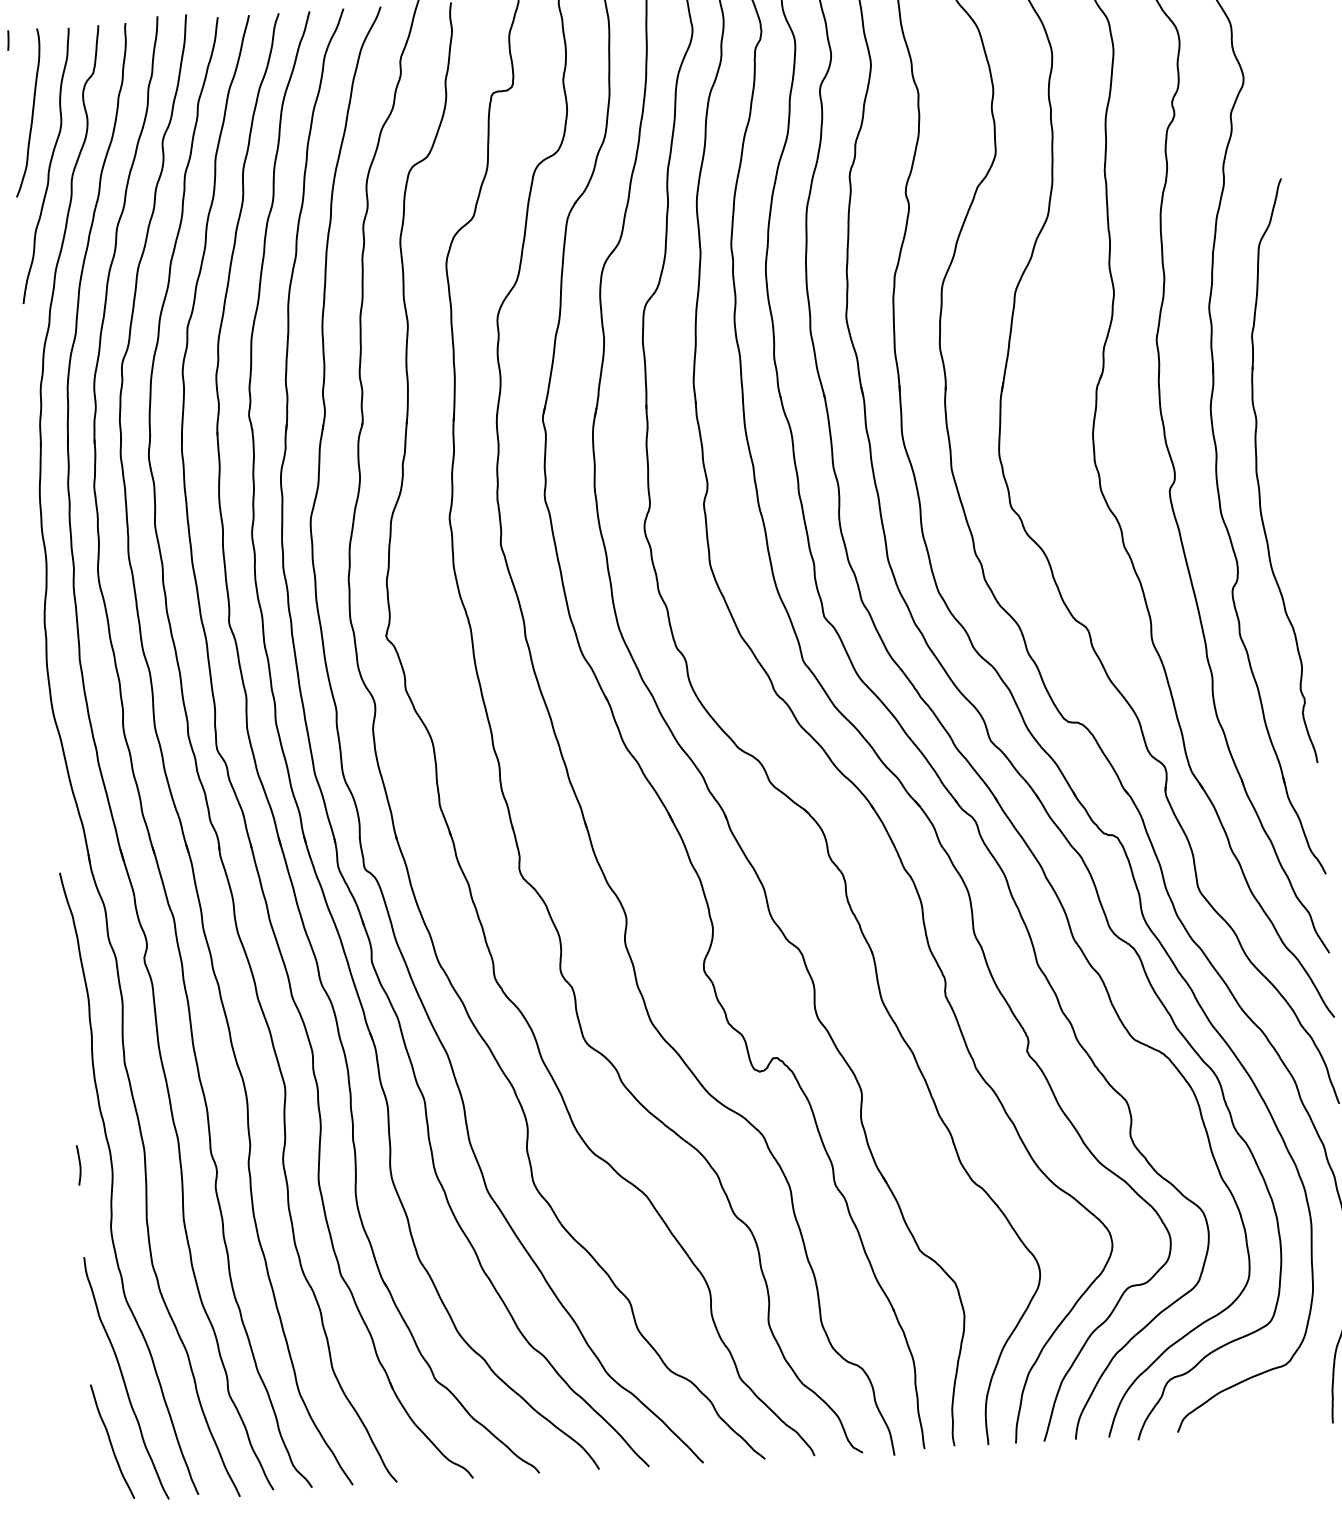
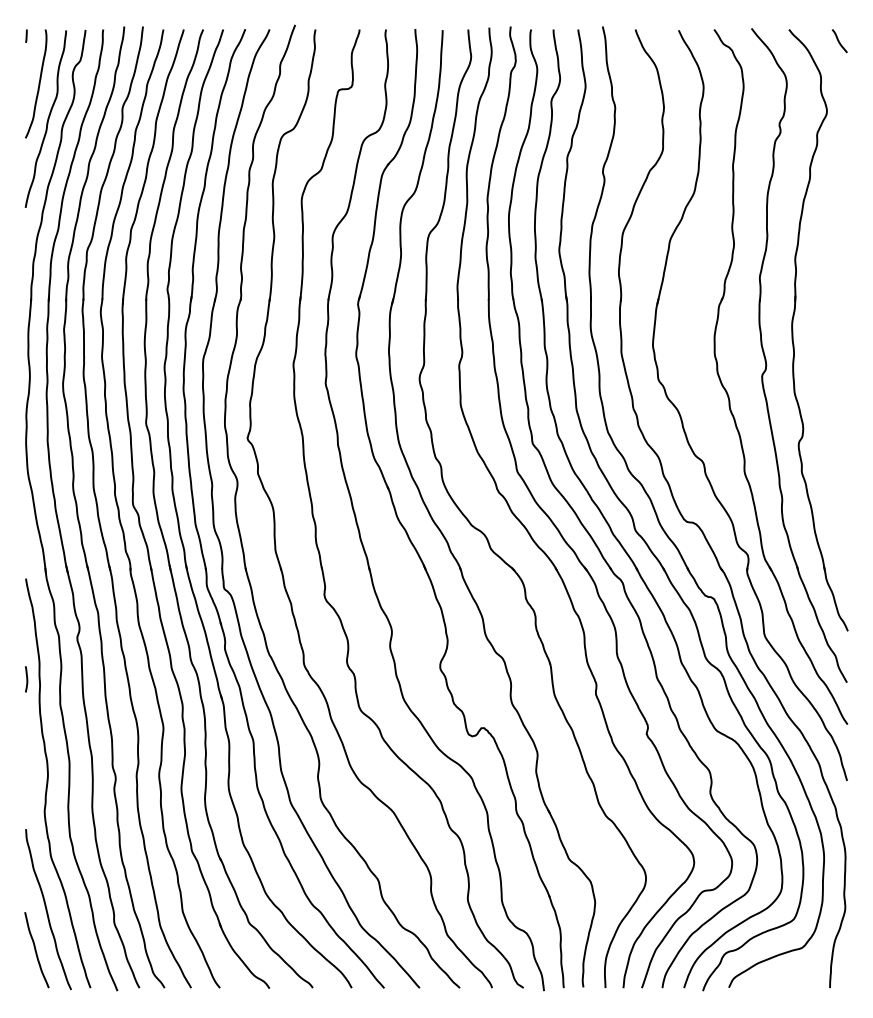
part: (1258, 472) -> (820, 367), removed
curve: (79, 1165) -> (26, 679), moved

